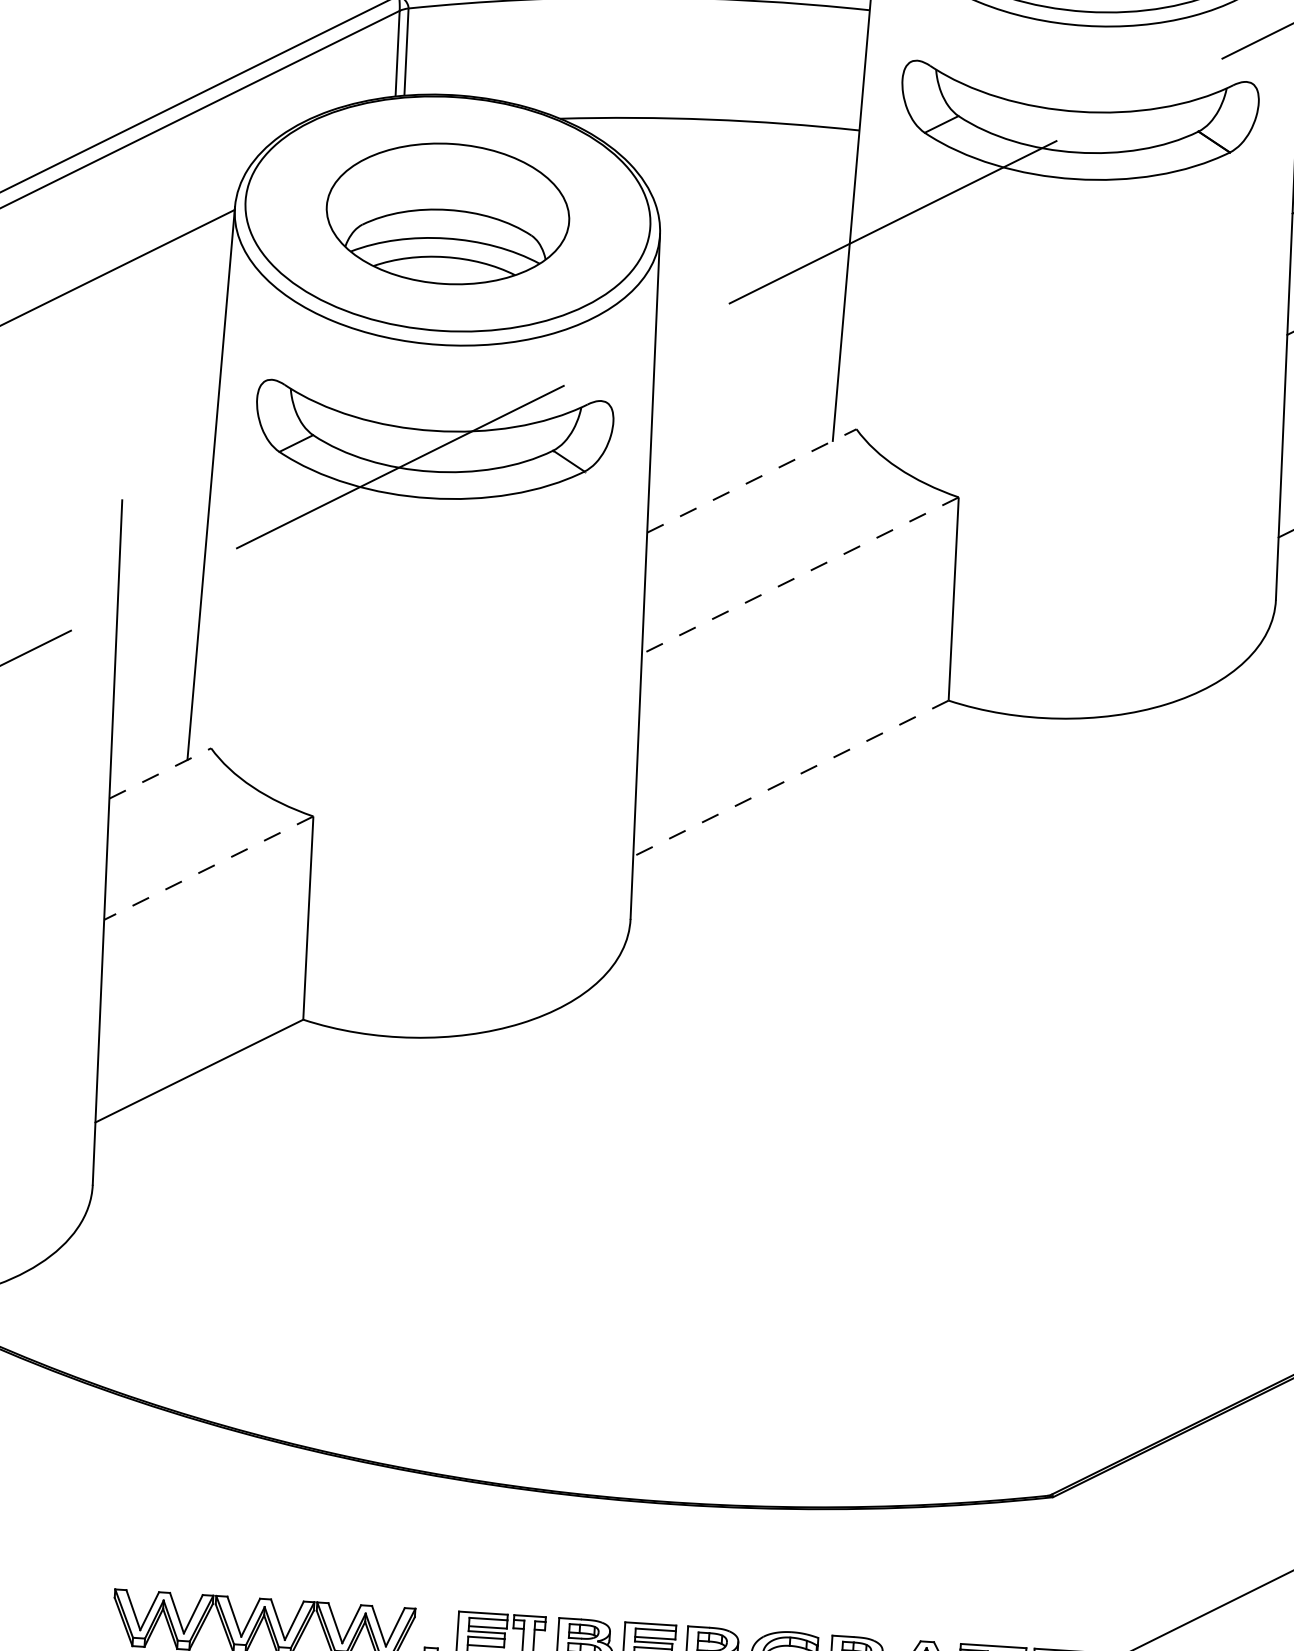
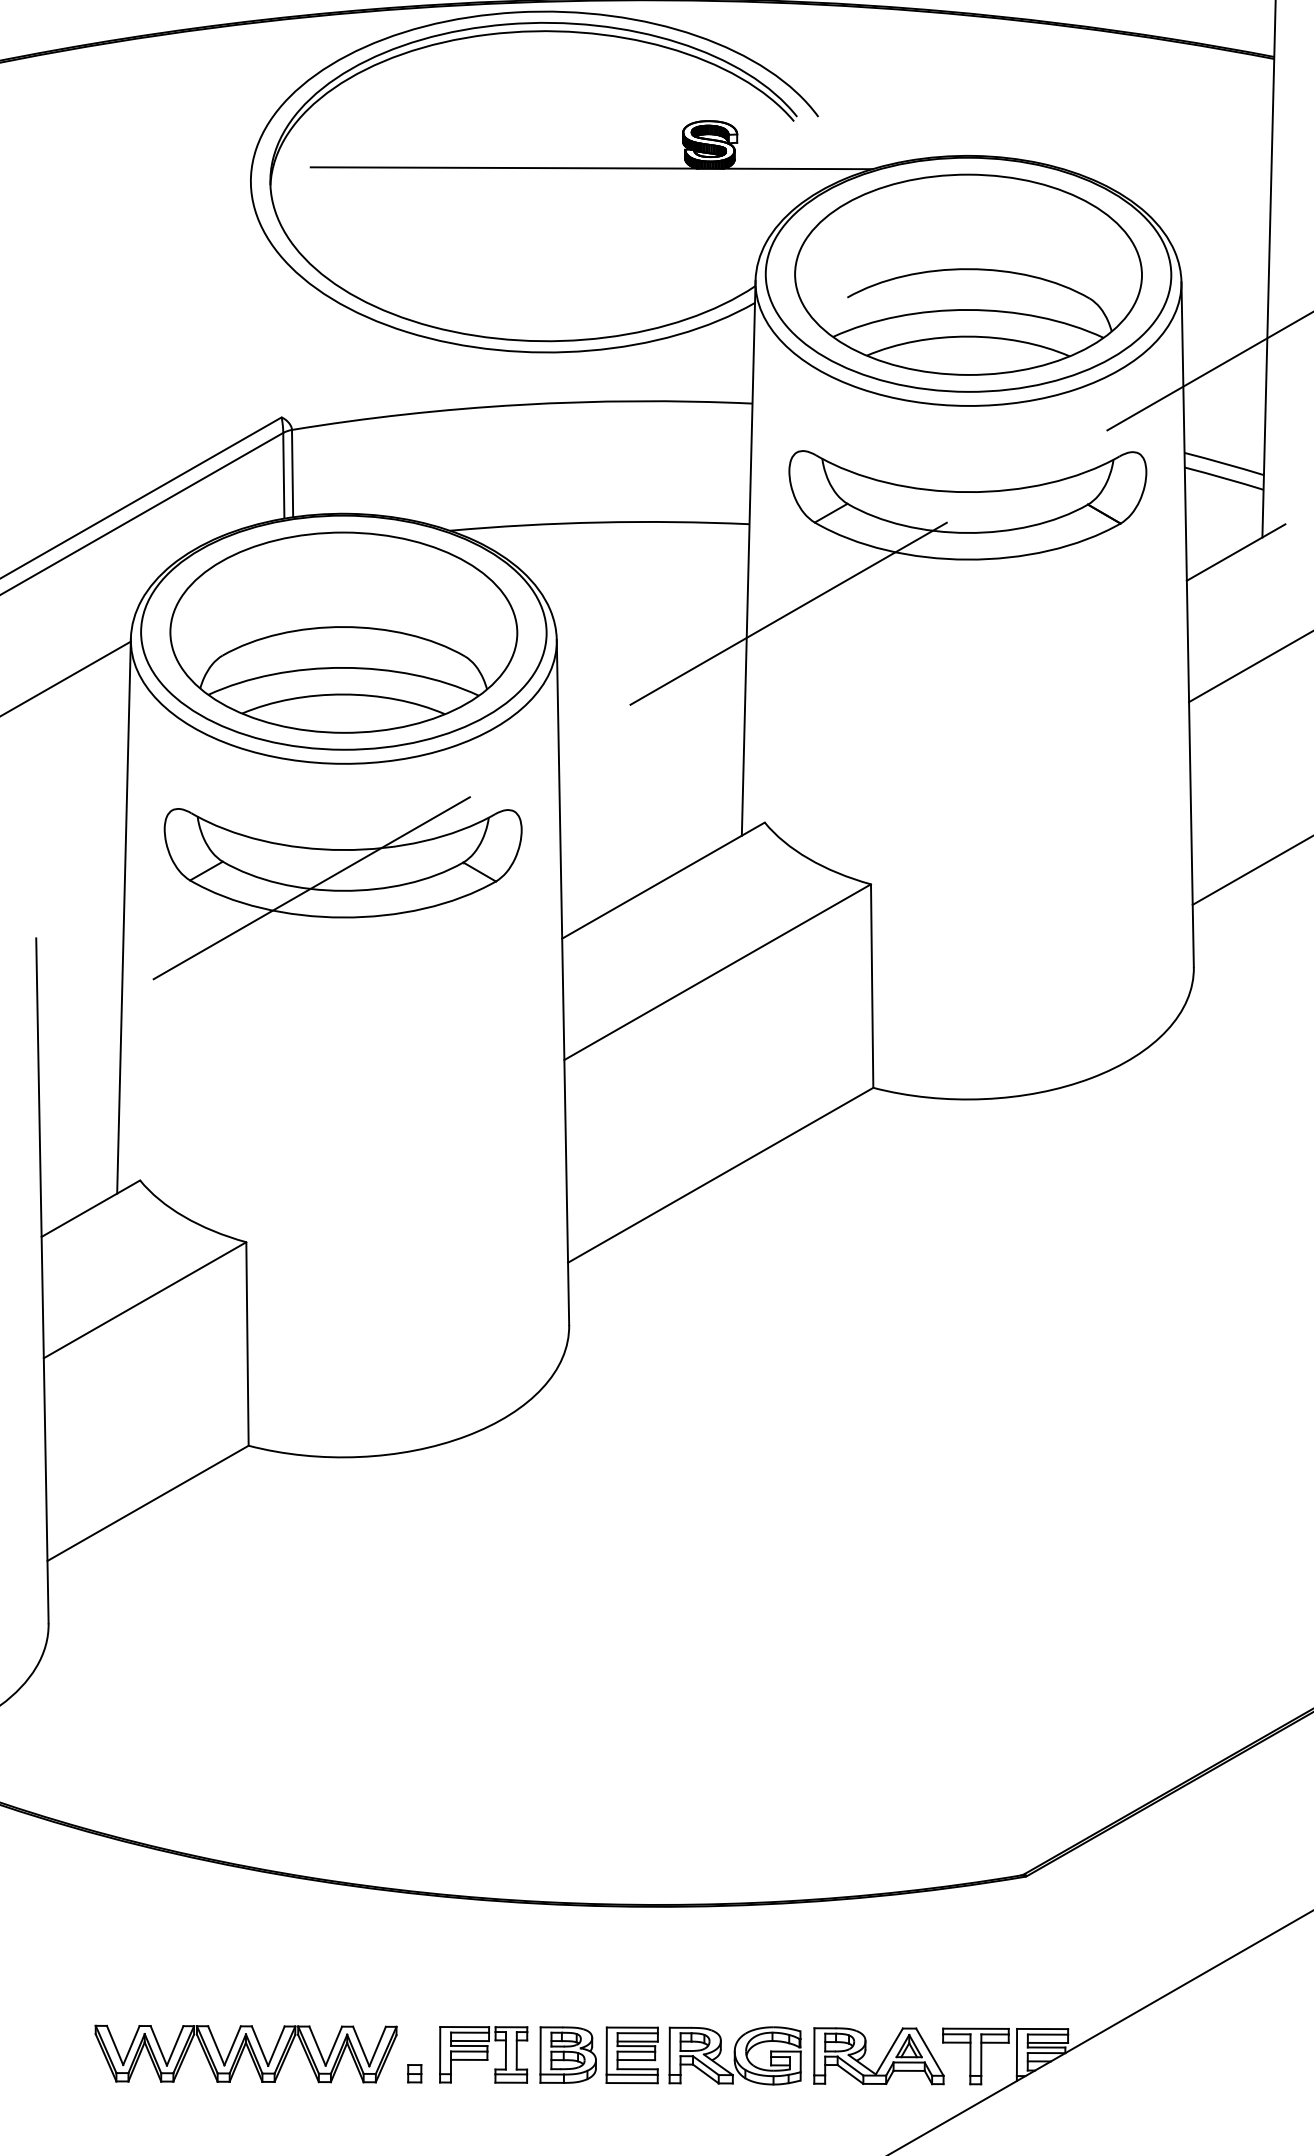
part: (447, 213) -> (343, 632), size x1.43
line: (751, 480) -> (663, 880), dashed -> solid
line: (800, 575) -> (717, 972), dashed -> solid
line: (159, 773) -> (90, 1208), dashed -> solid
line: (790, 778) -> (720, 1175), dashed -> solid
line: (209, 868) -> (145, 1300), dashed -> solid

